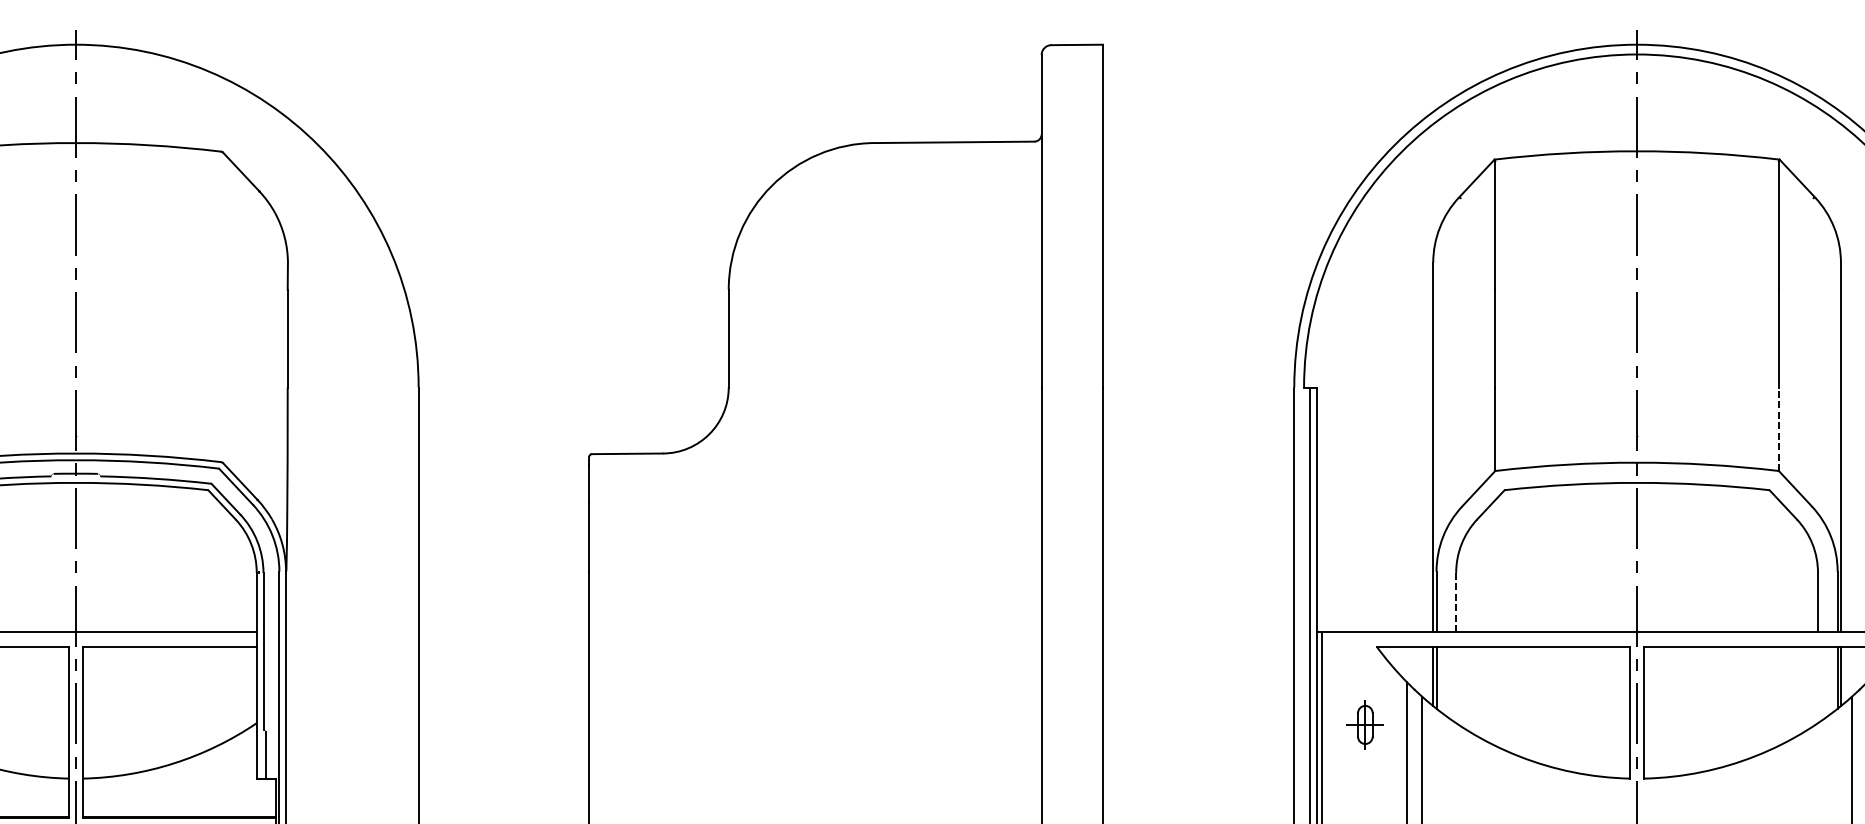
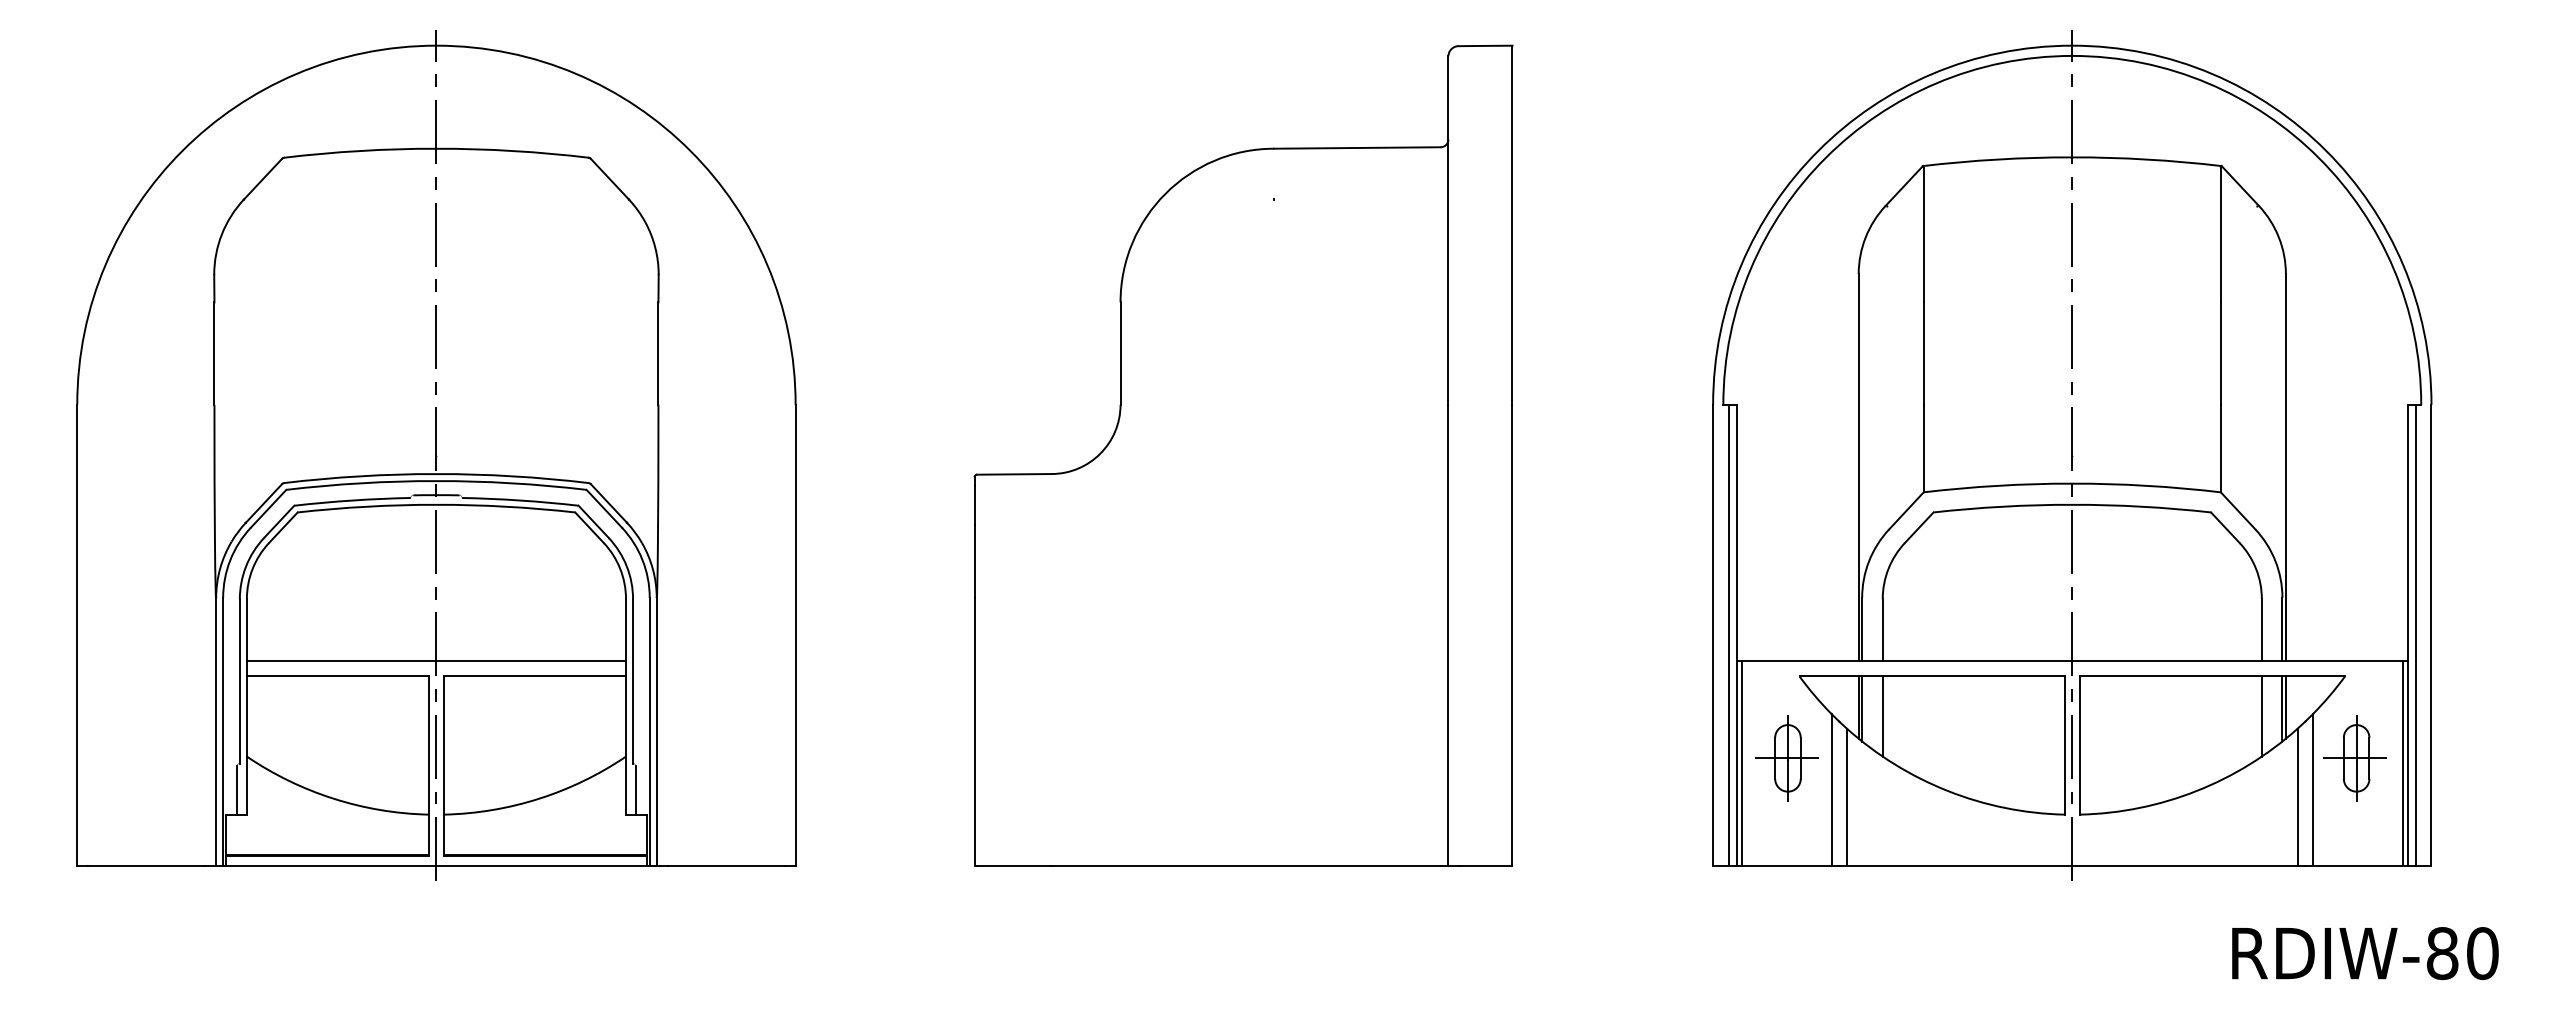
line: (1778, 429) -> (2220, 448), dashed -> solid
line: (1455, 602) -> (1882, 630), dashed -> solid
line: (1455, 684) -> (1882, 716), added
line: (1817, 684) -> (2261, 716), added
part: (1364, 725) -> (1786, 758), size x1.67

